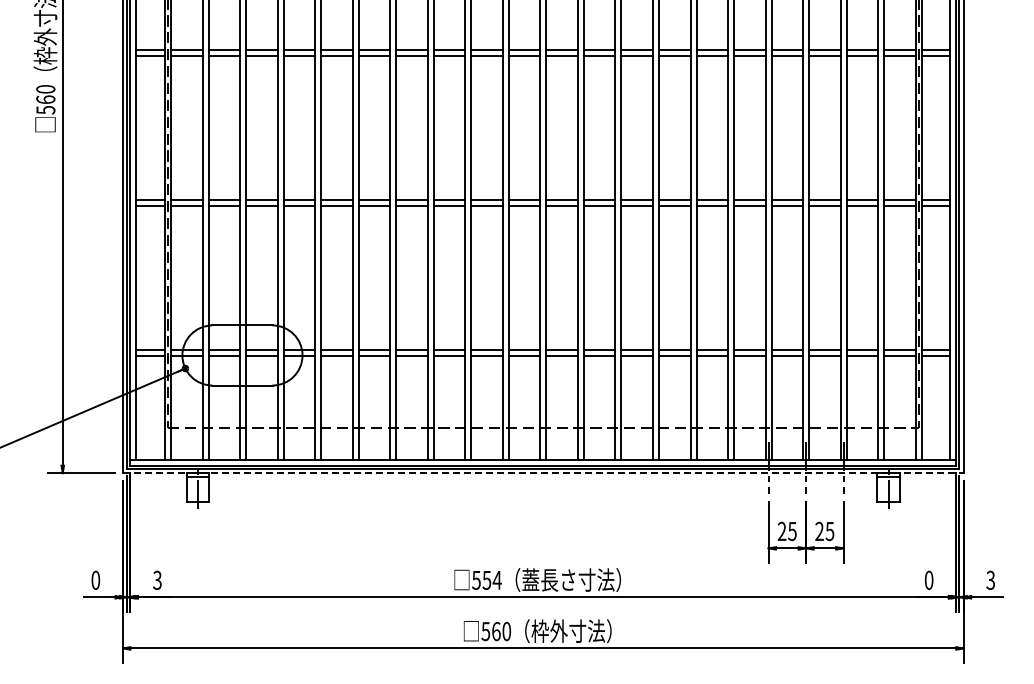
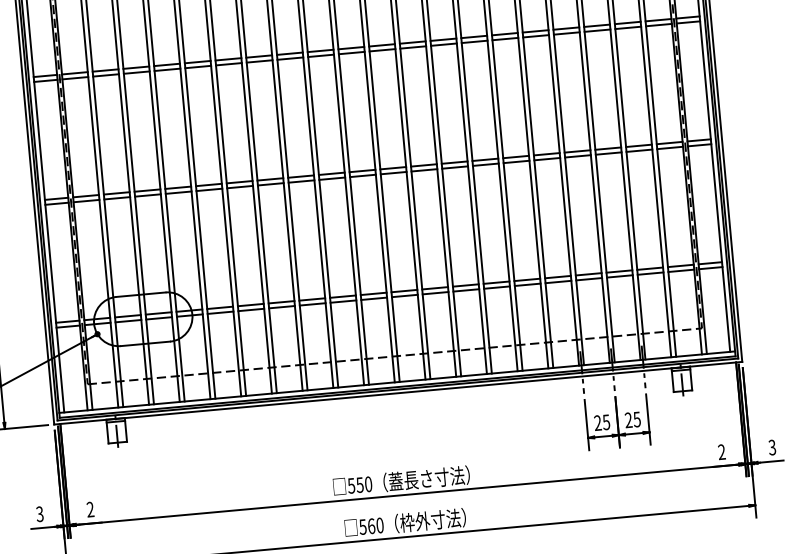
line: (543, 473) -> (398, 393), dashed -> solid
text: (95, 579) -> (39, 513), 0 -> 3
text: (496, 579) -> (367, 483), 554 -> 550
text: (928, 579) -> (721, 451), 0 -> 2
text: (157, 580) -> (90, 509), 3 -> 2

